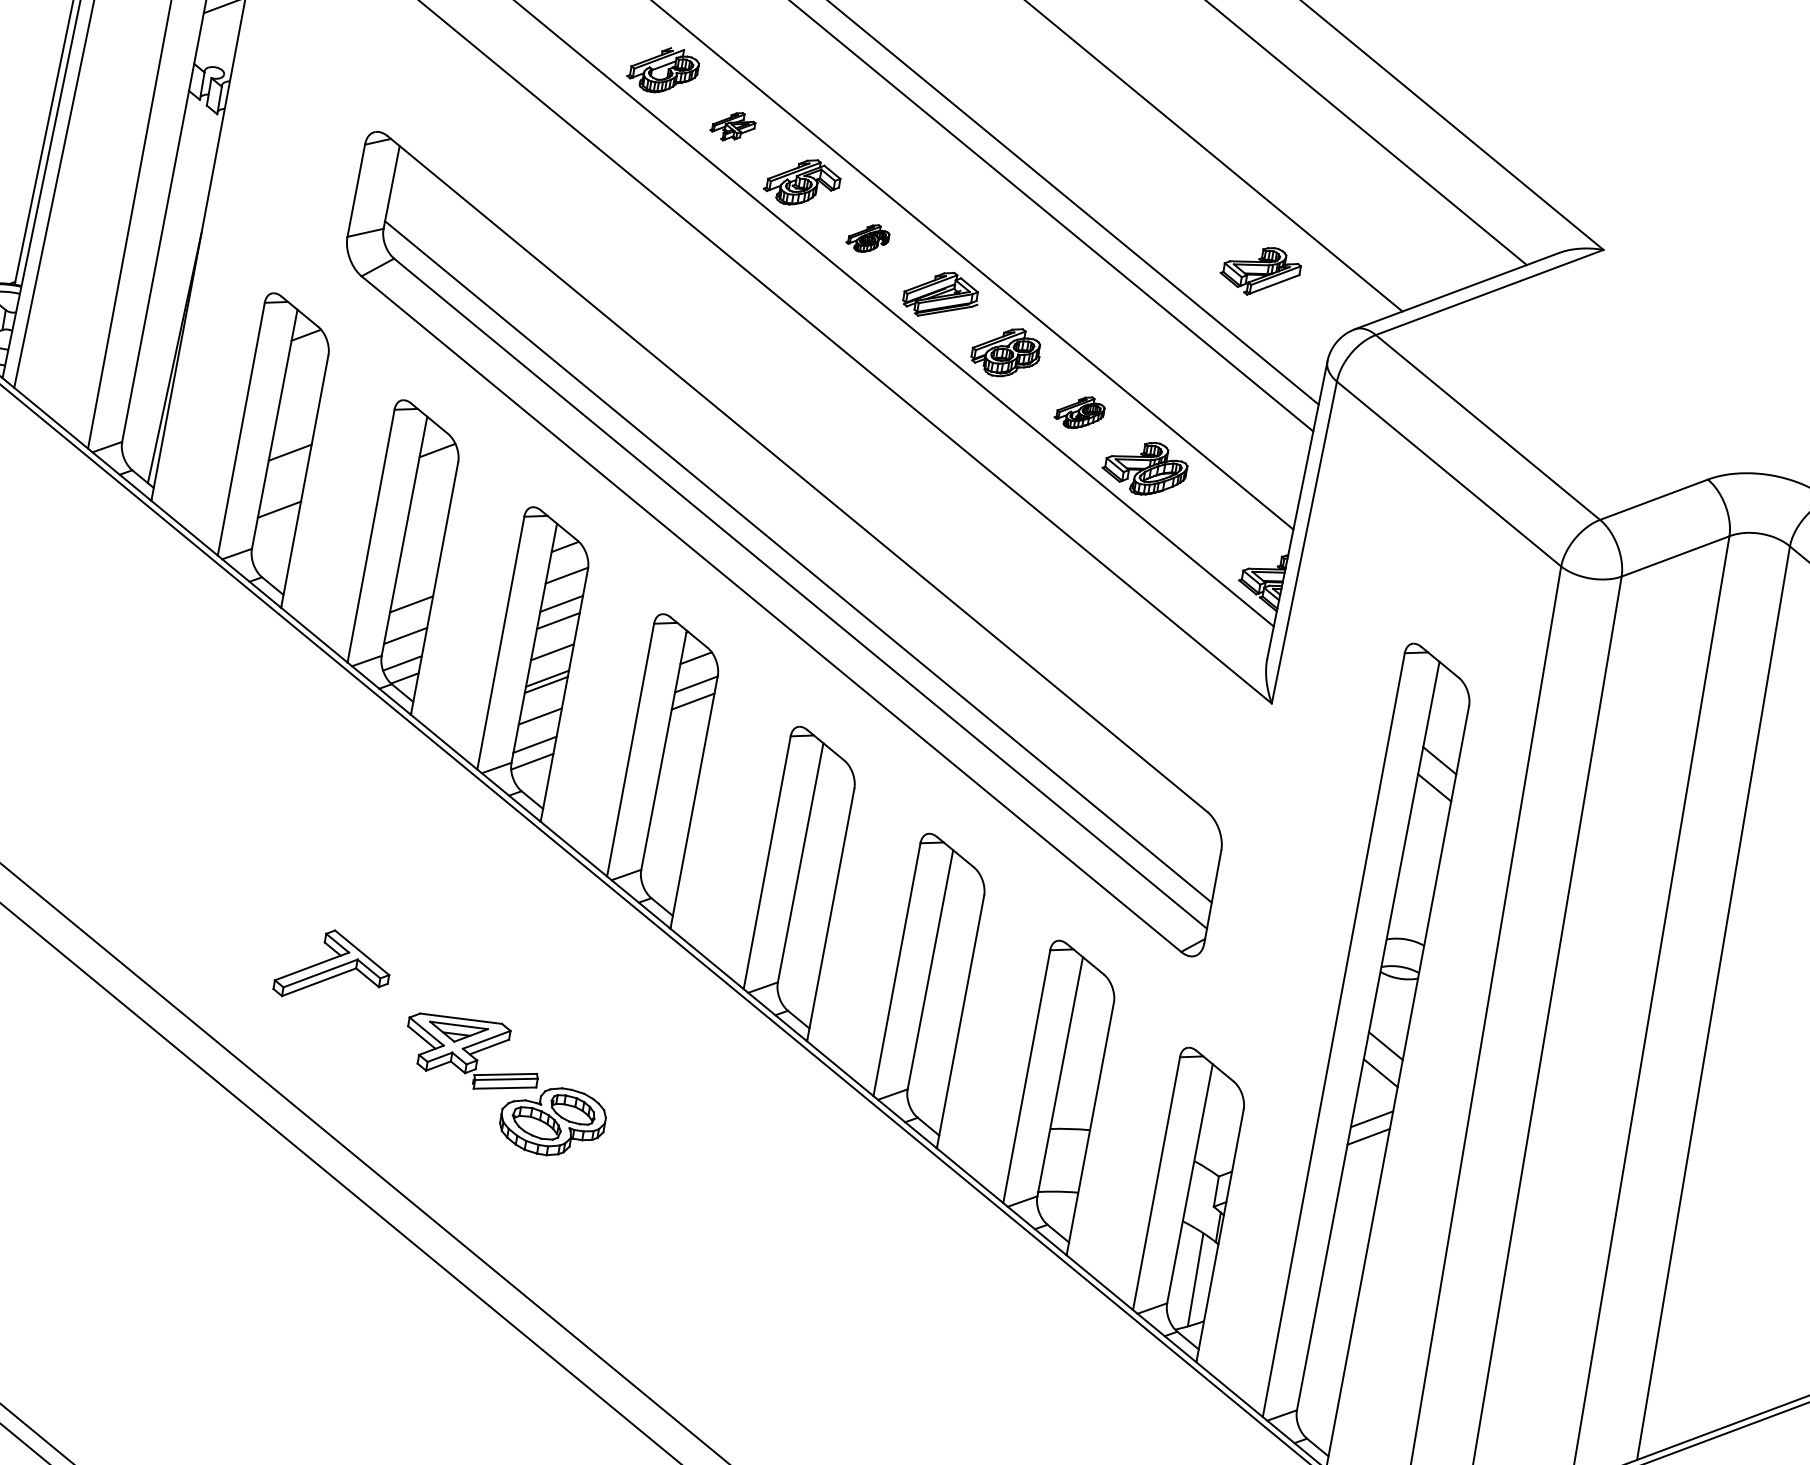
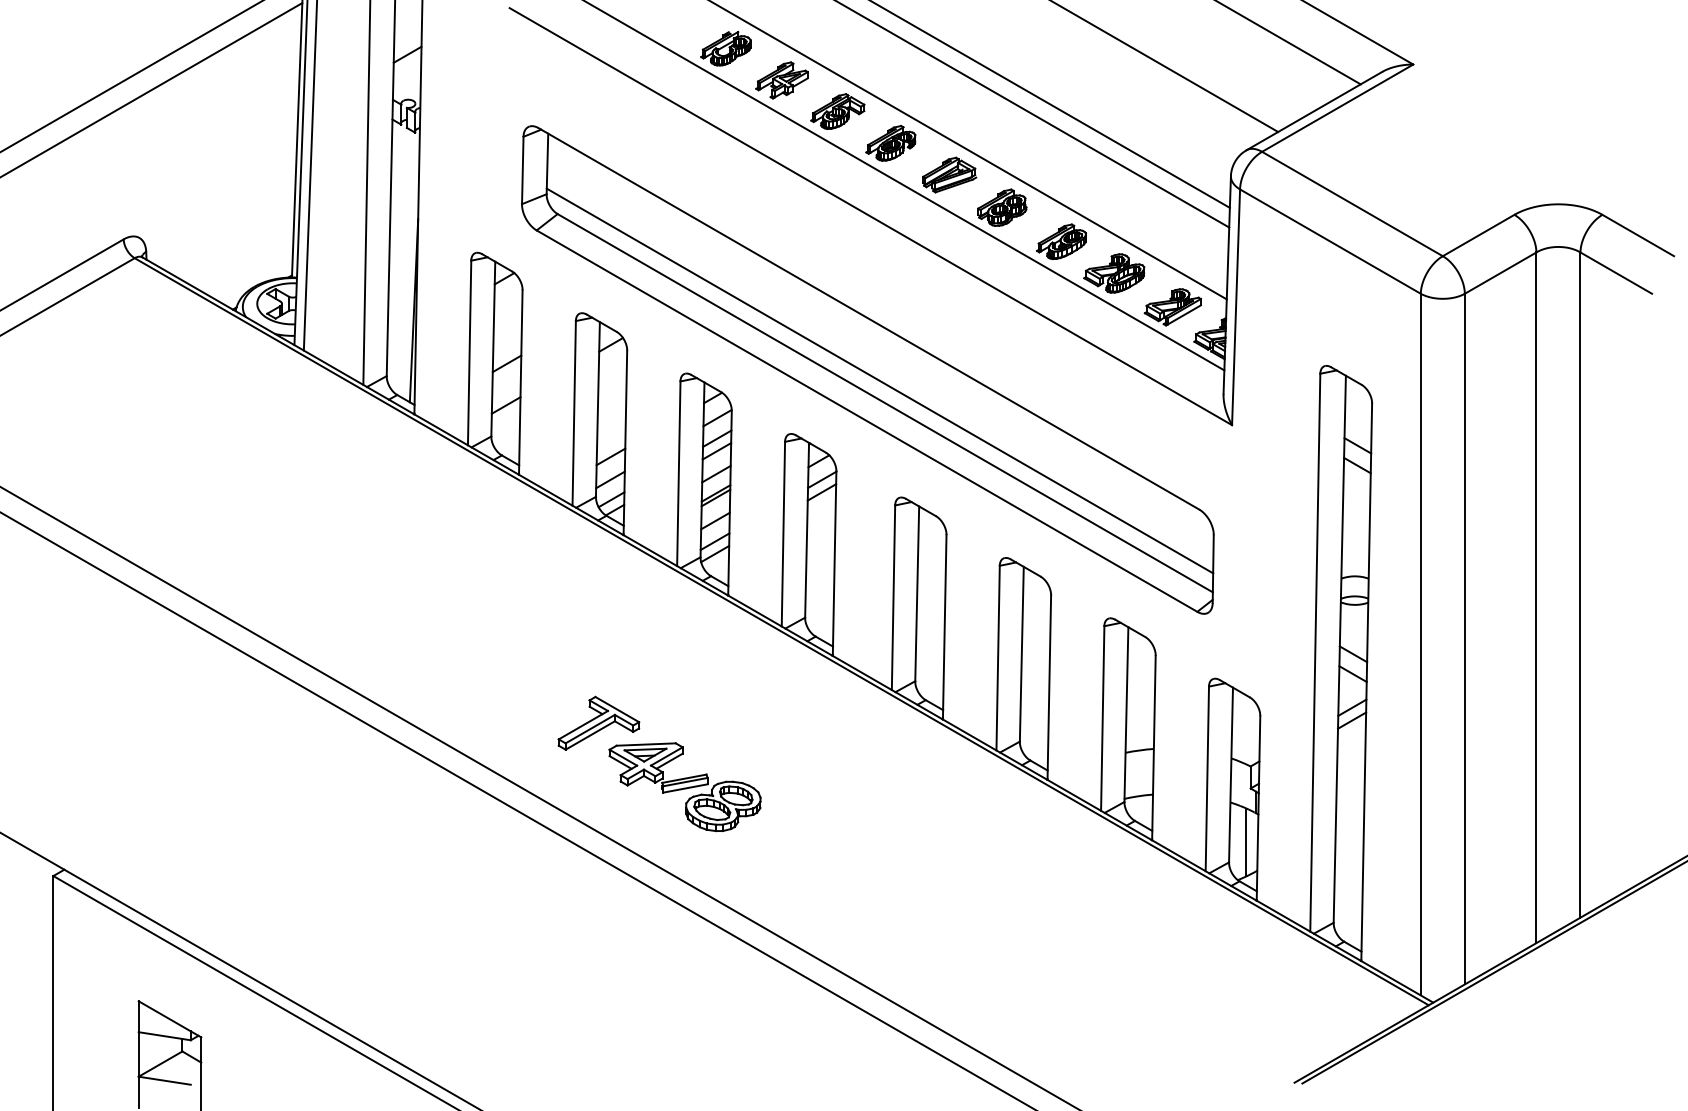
part: (732, 126) -> (781, 80), size x1.67
part: (867, 238) -> (890, 143), size x1.67
part: (1260, 271) -> (1172, 307), moved
part: (1079, 412) -> (1061, 241), size x1.43
part: (503, 1086) -> (684, 787), moved

